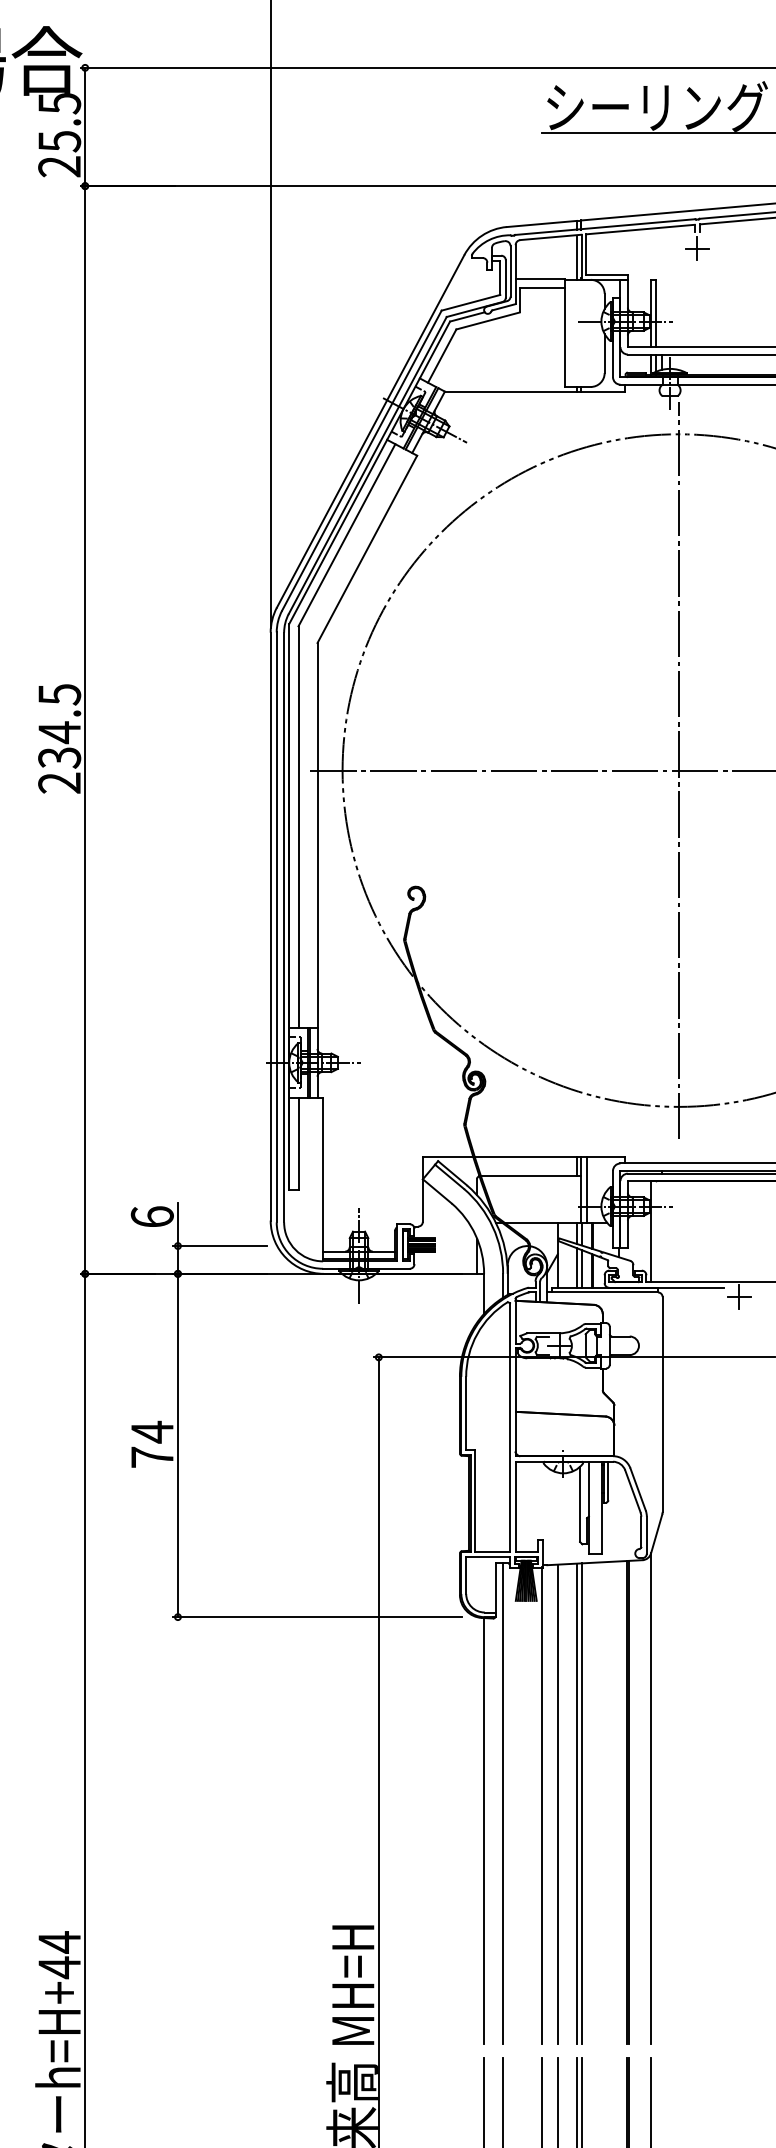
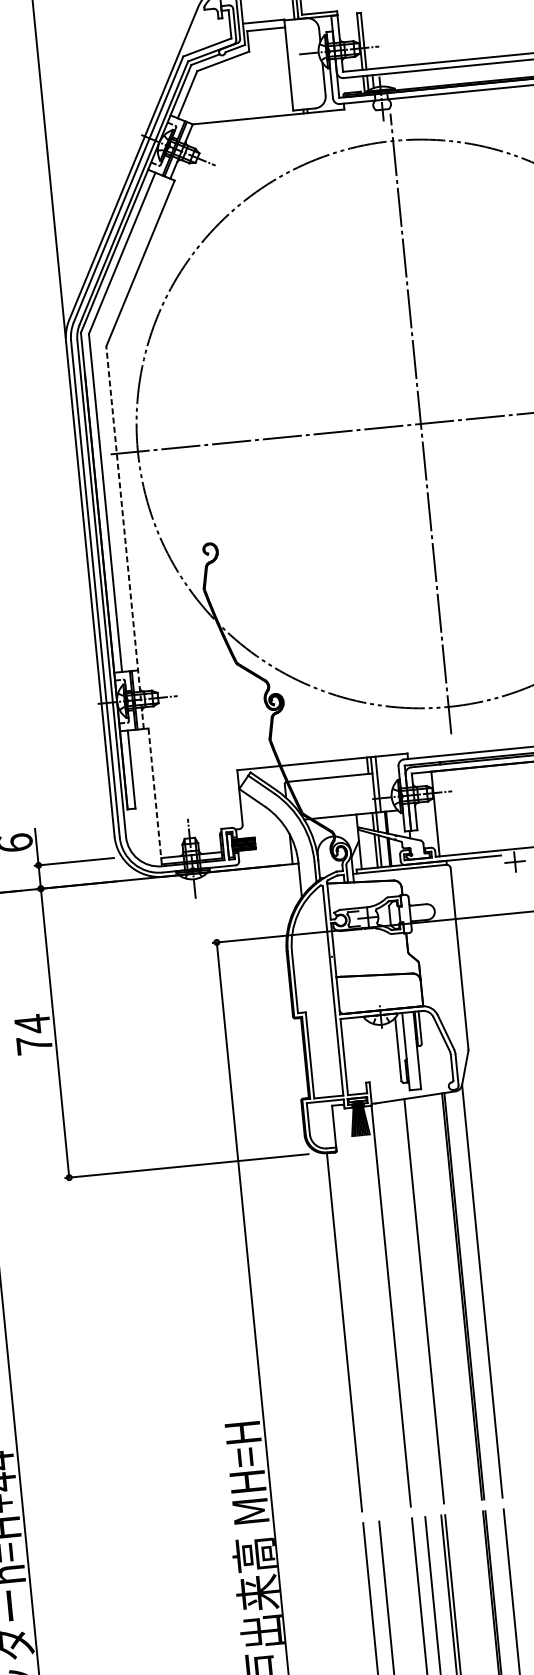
line: (317, 869) -> (124, 537), solid -> dashed
line: (323, 1178) -> (155, 796), solid -> dashed
line: (503, 1802) -> (358, 1306), removed
line: (557, 1803) -> (404, 1303), removed
line: (576, 1803) -> (419, 1301), removed

